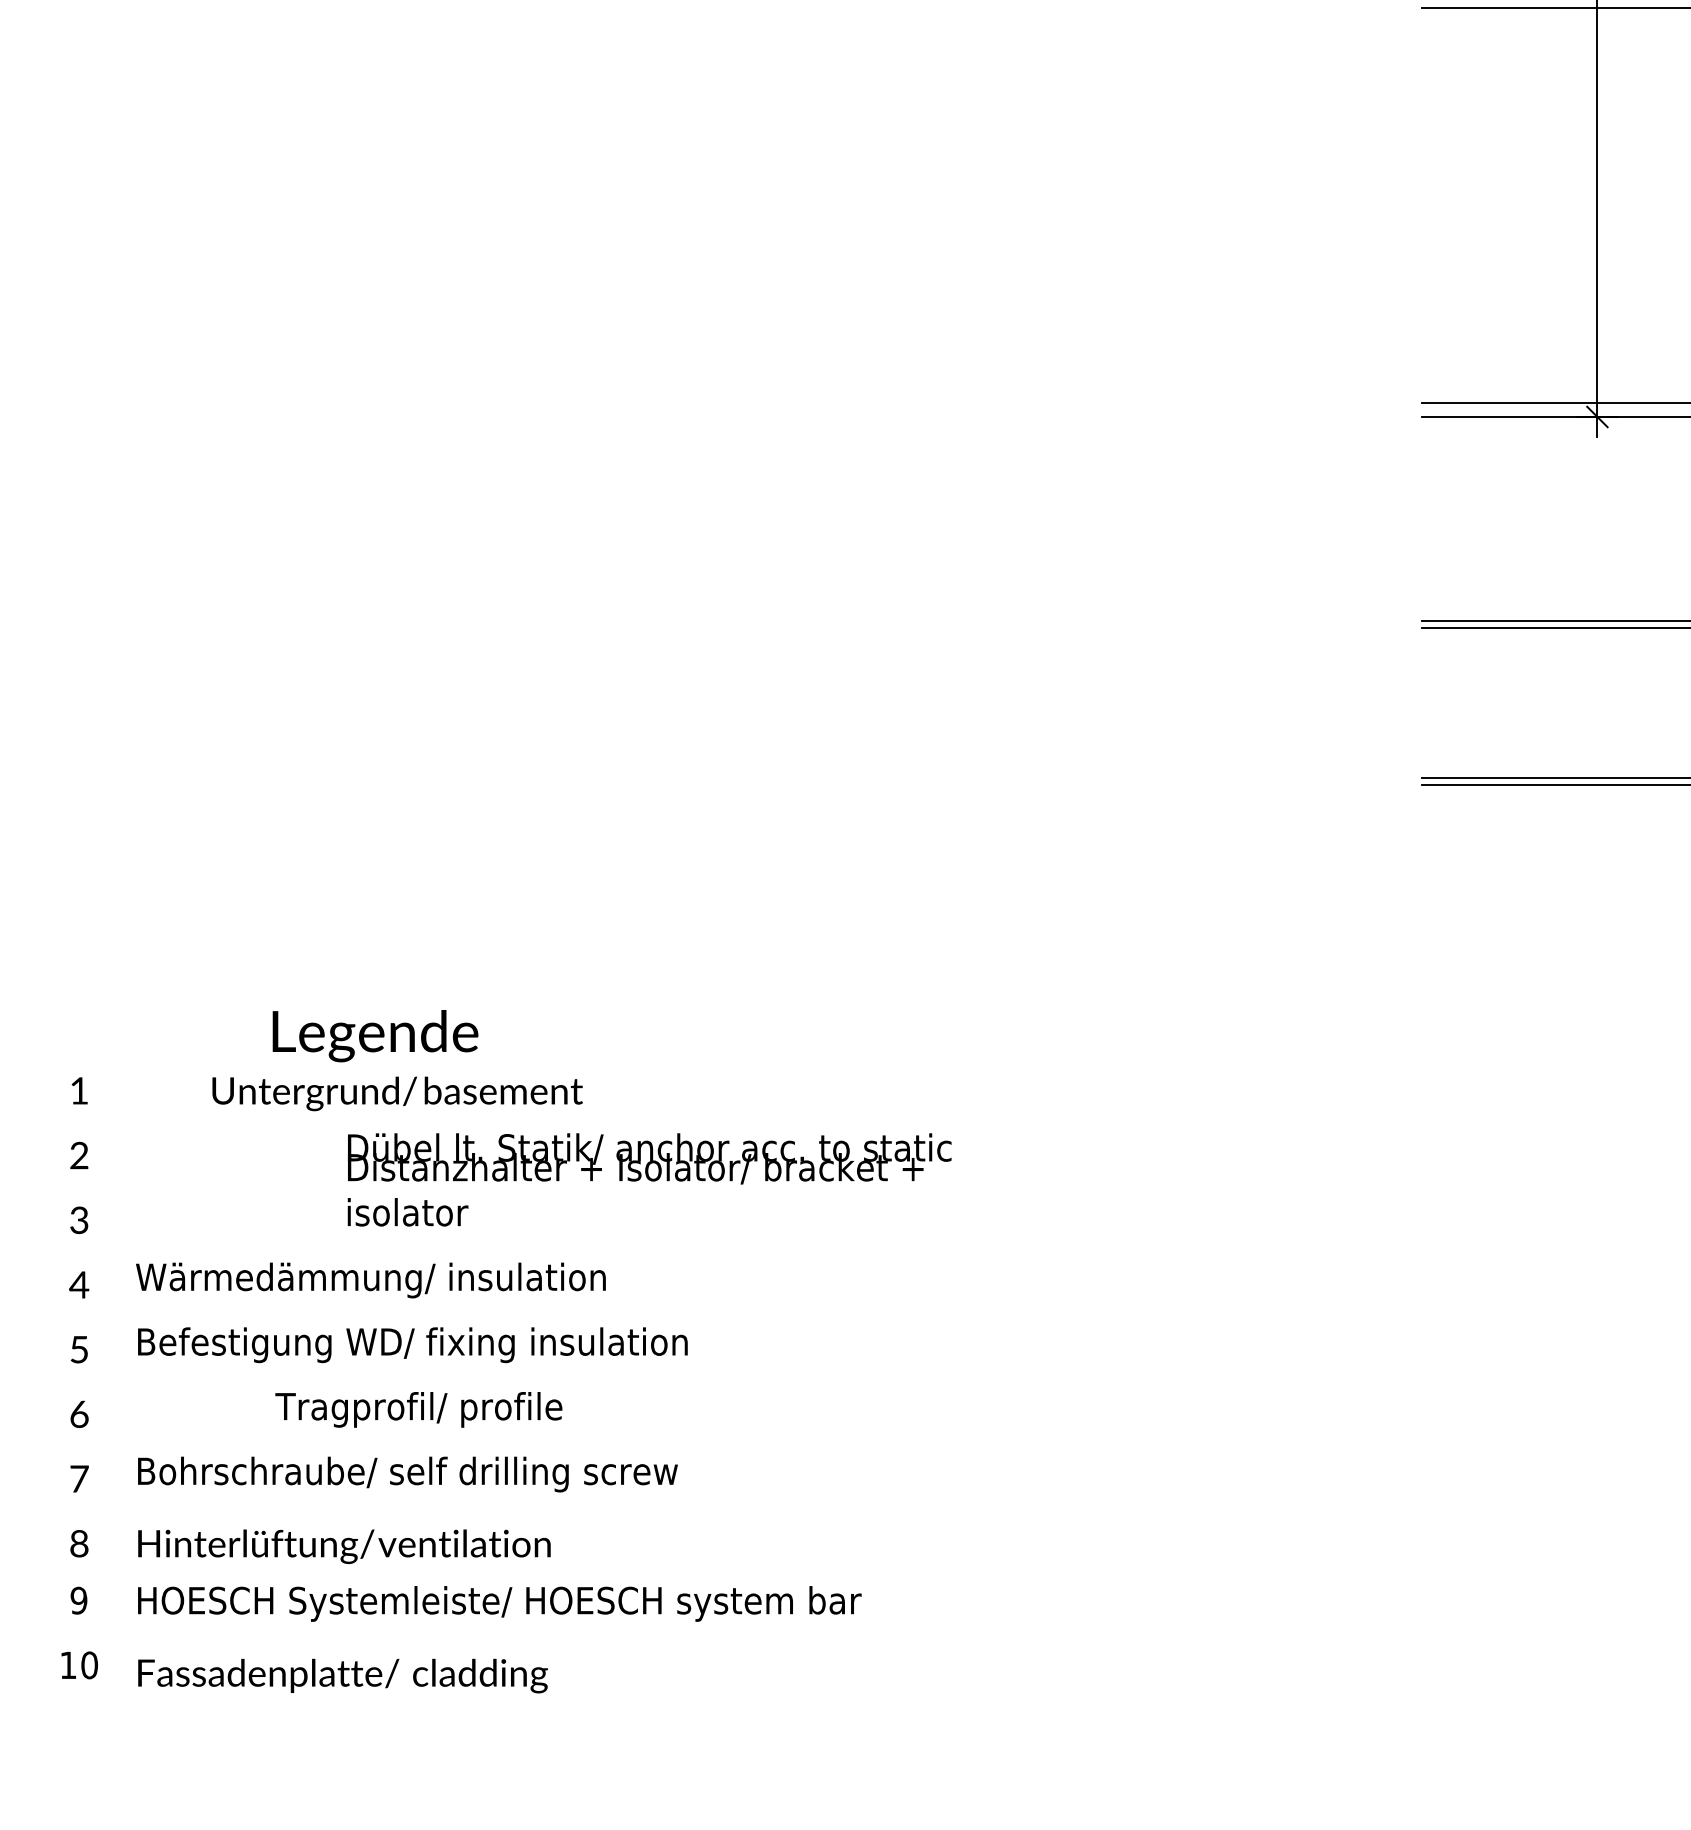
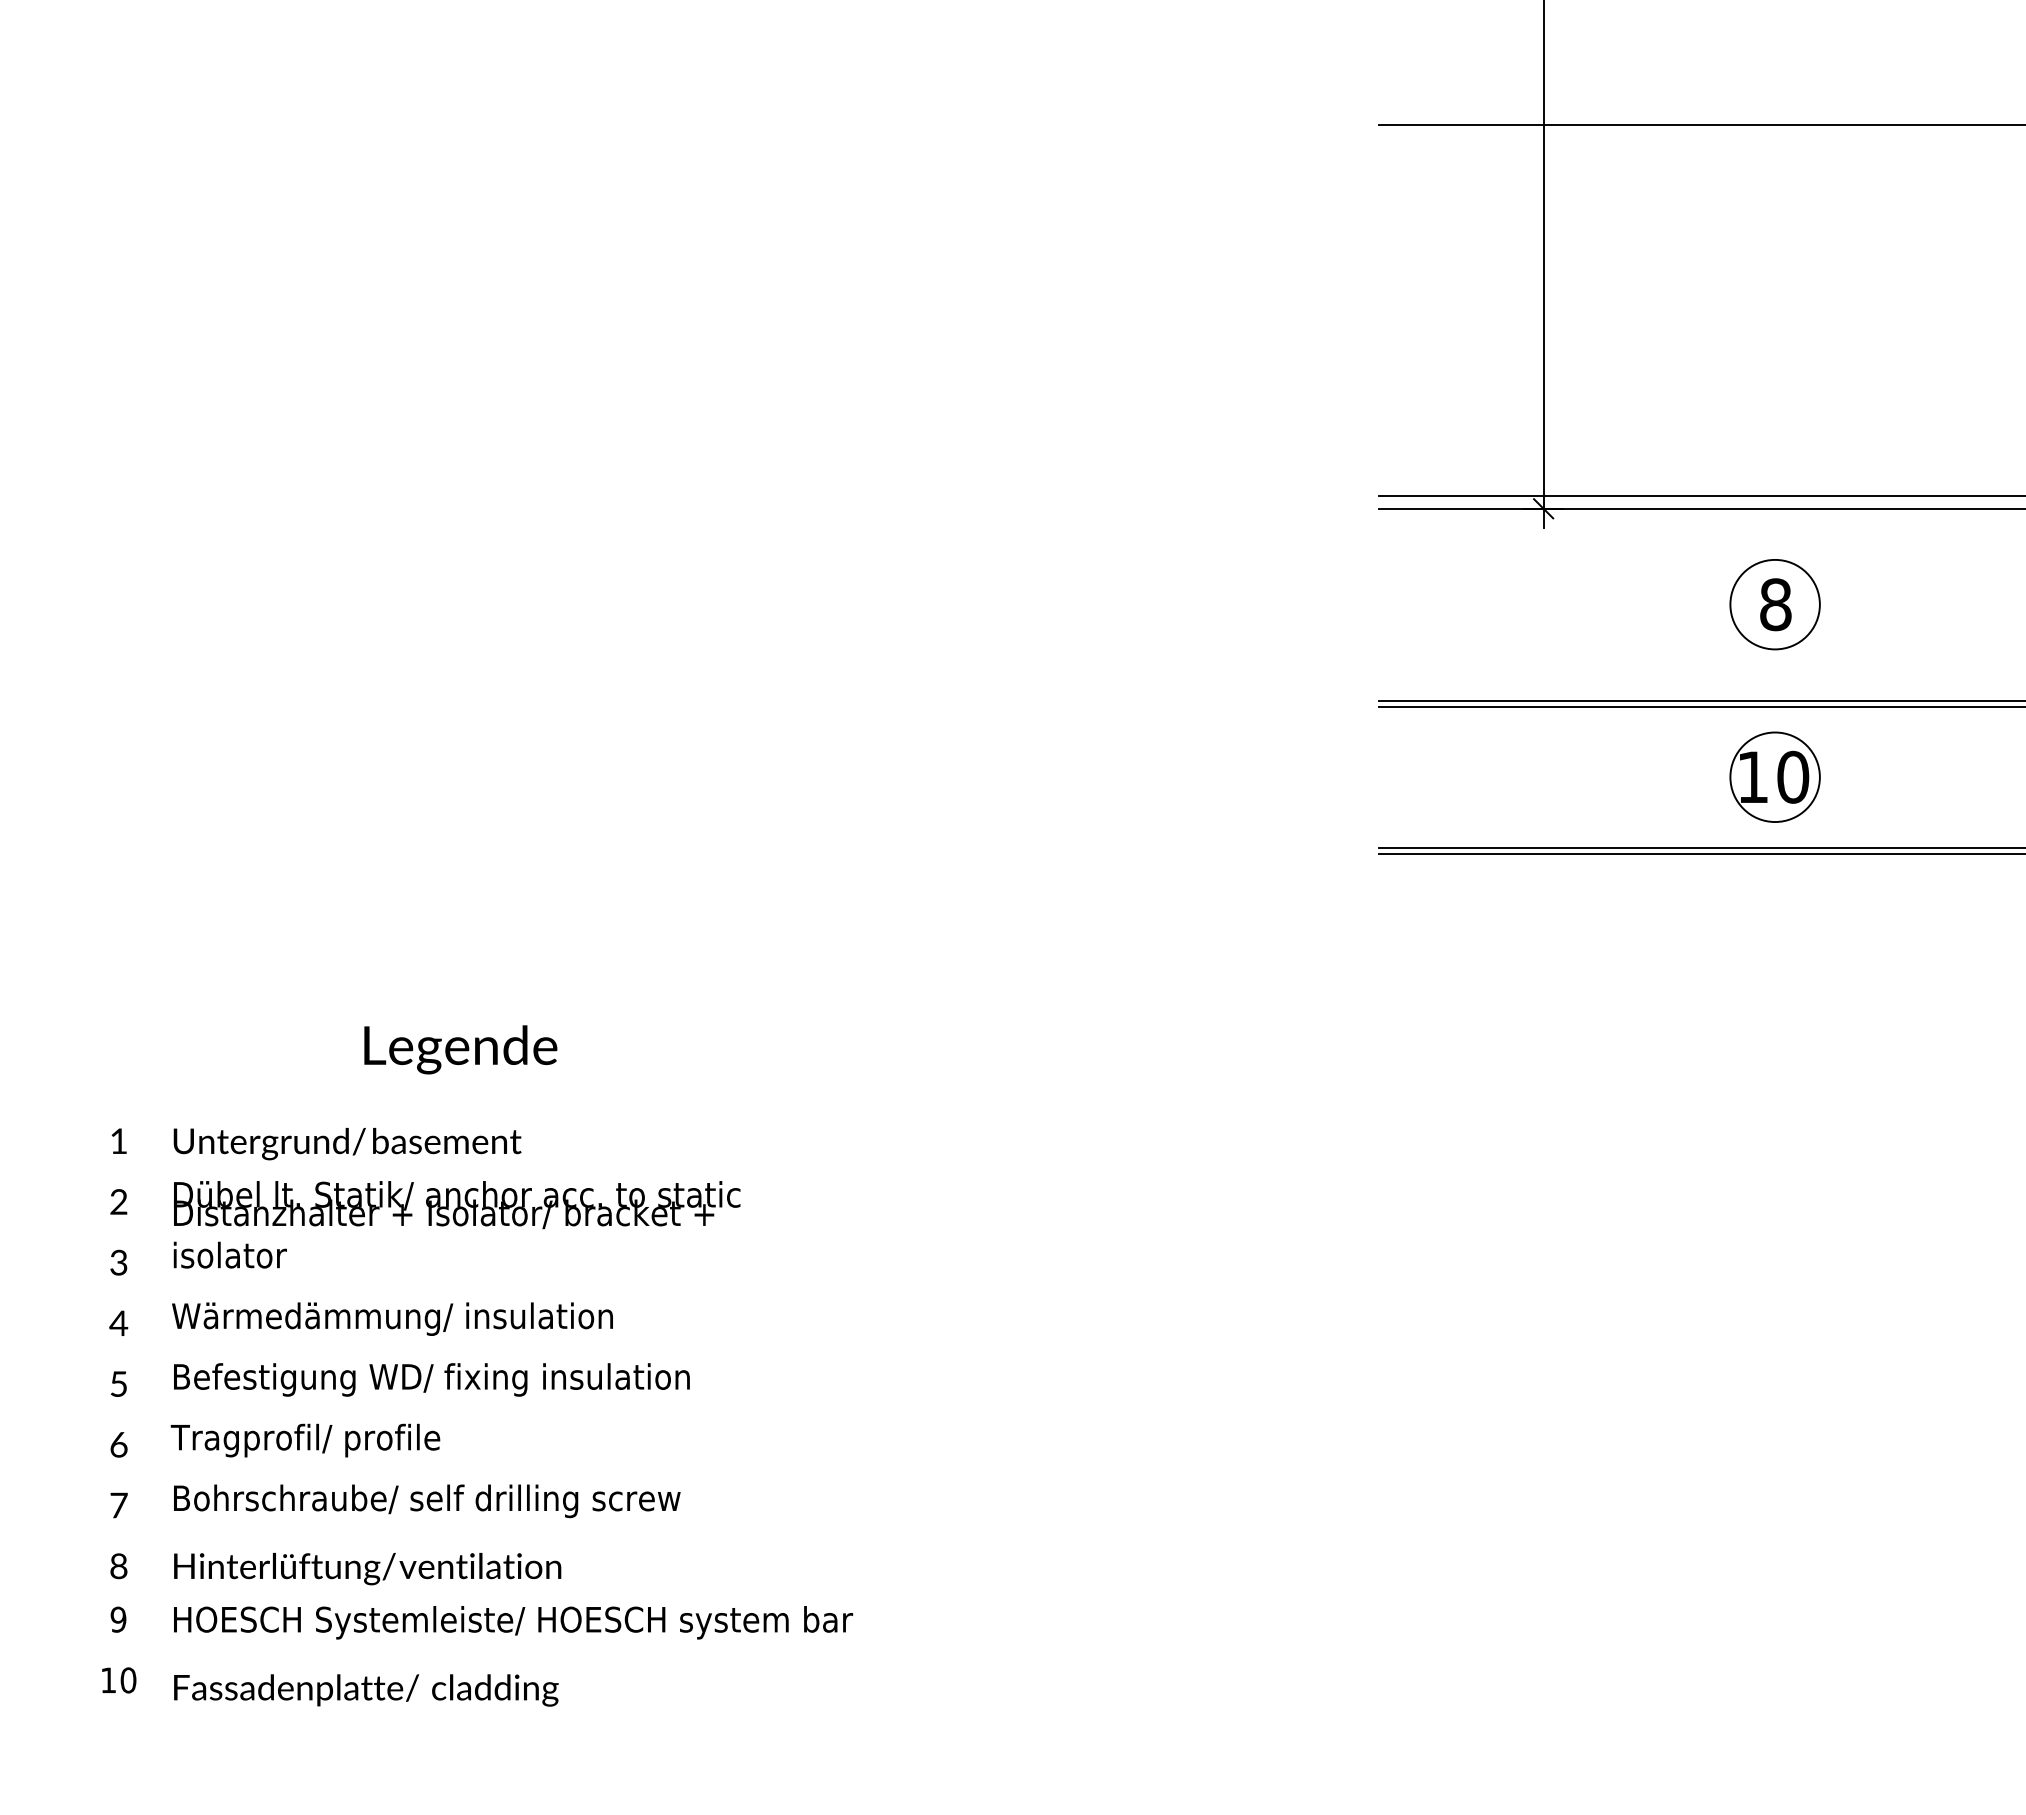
text: (375, 1035) -> (460, 1049), moved
text: (397, 1094) -> (347, 1144), moved
text: (649, 1179) -> (456, 1224), moved
text: (418, 1409) -> (305, 1440), moved

